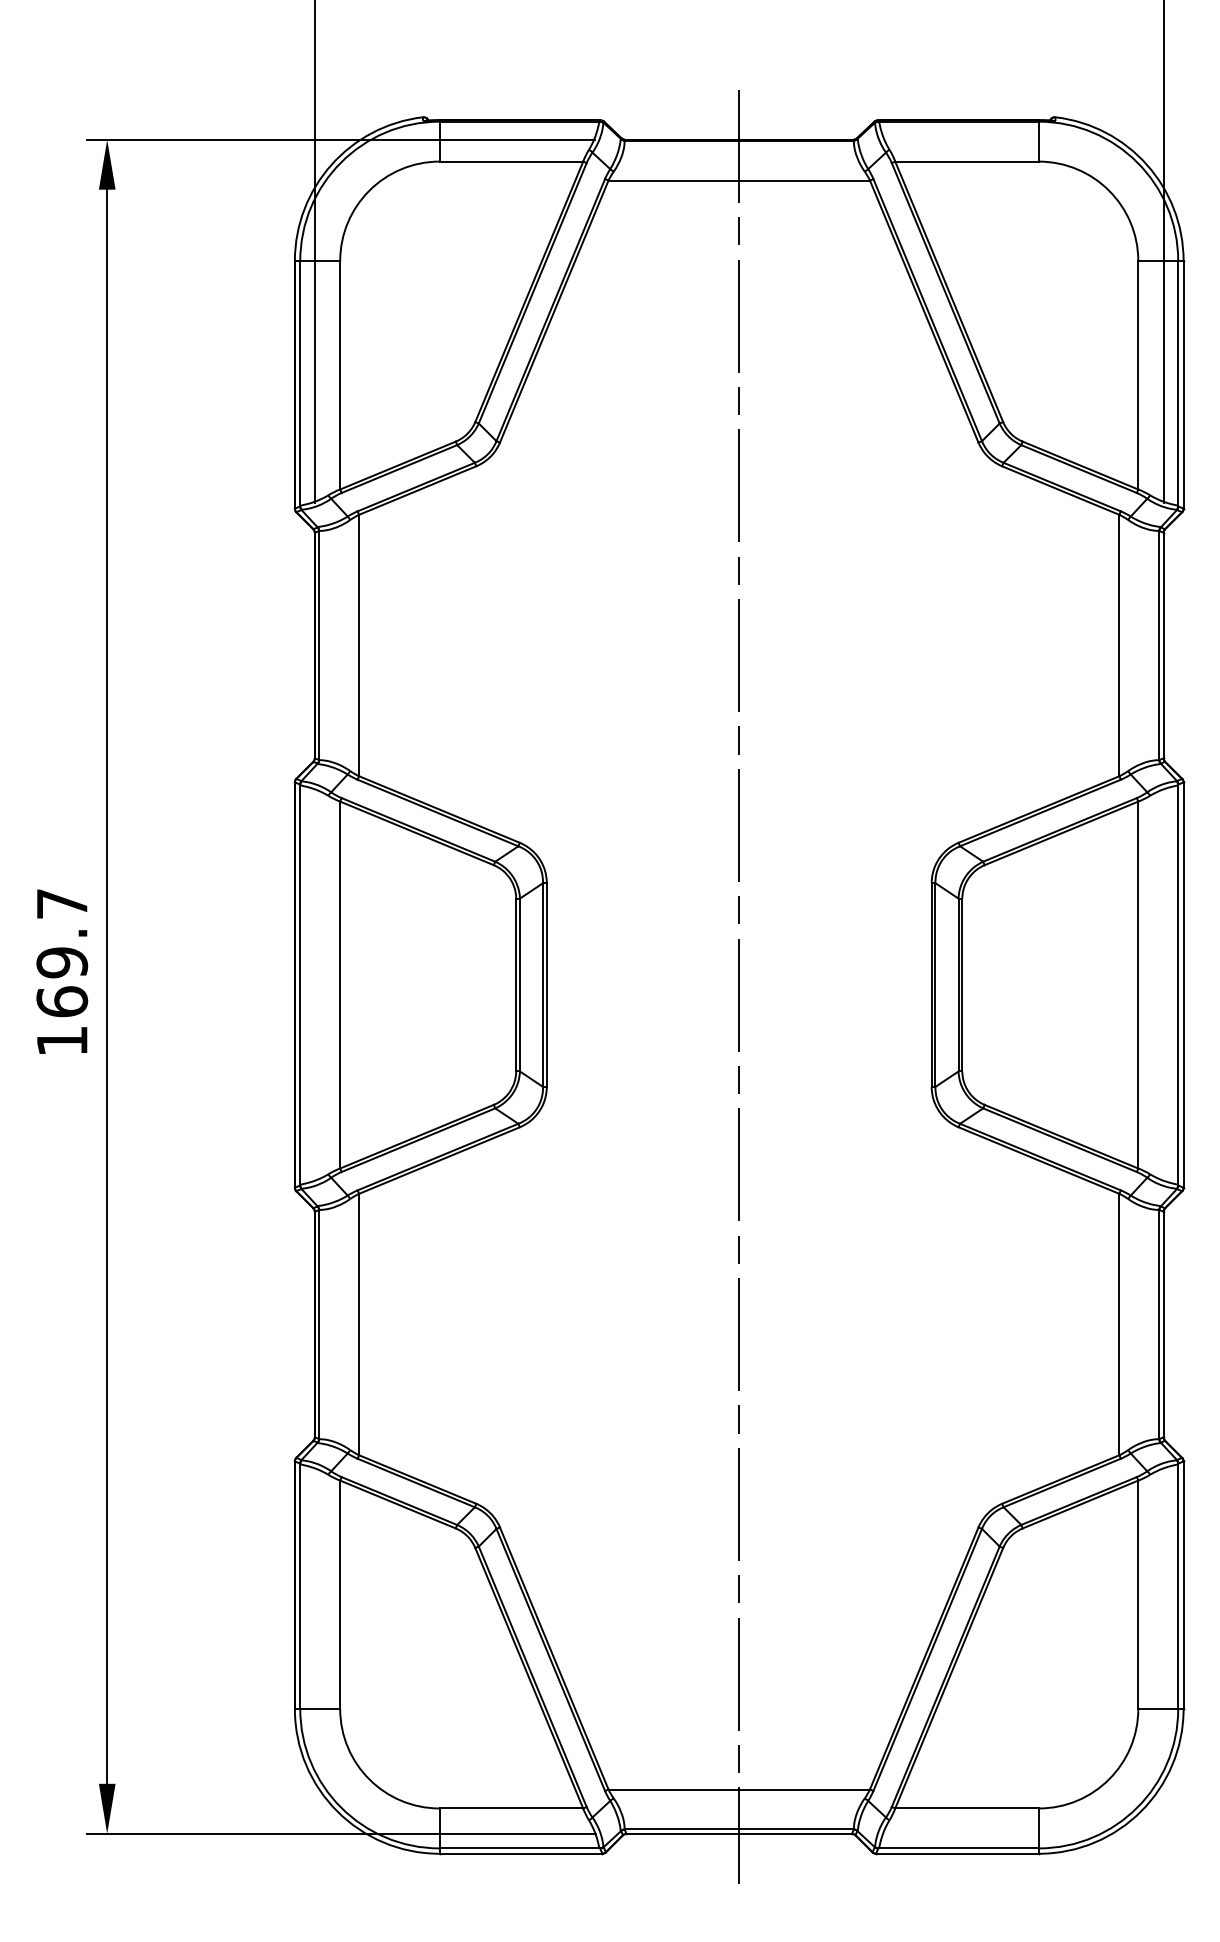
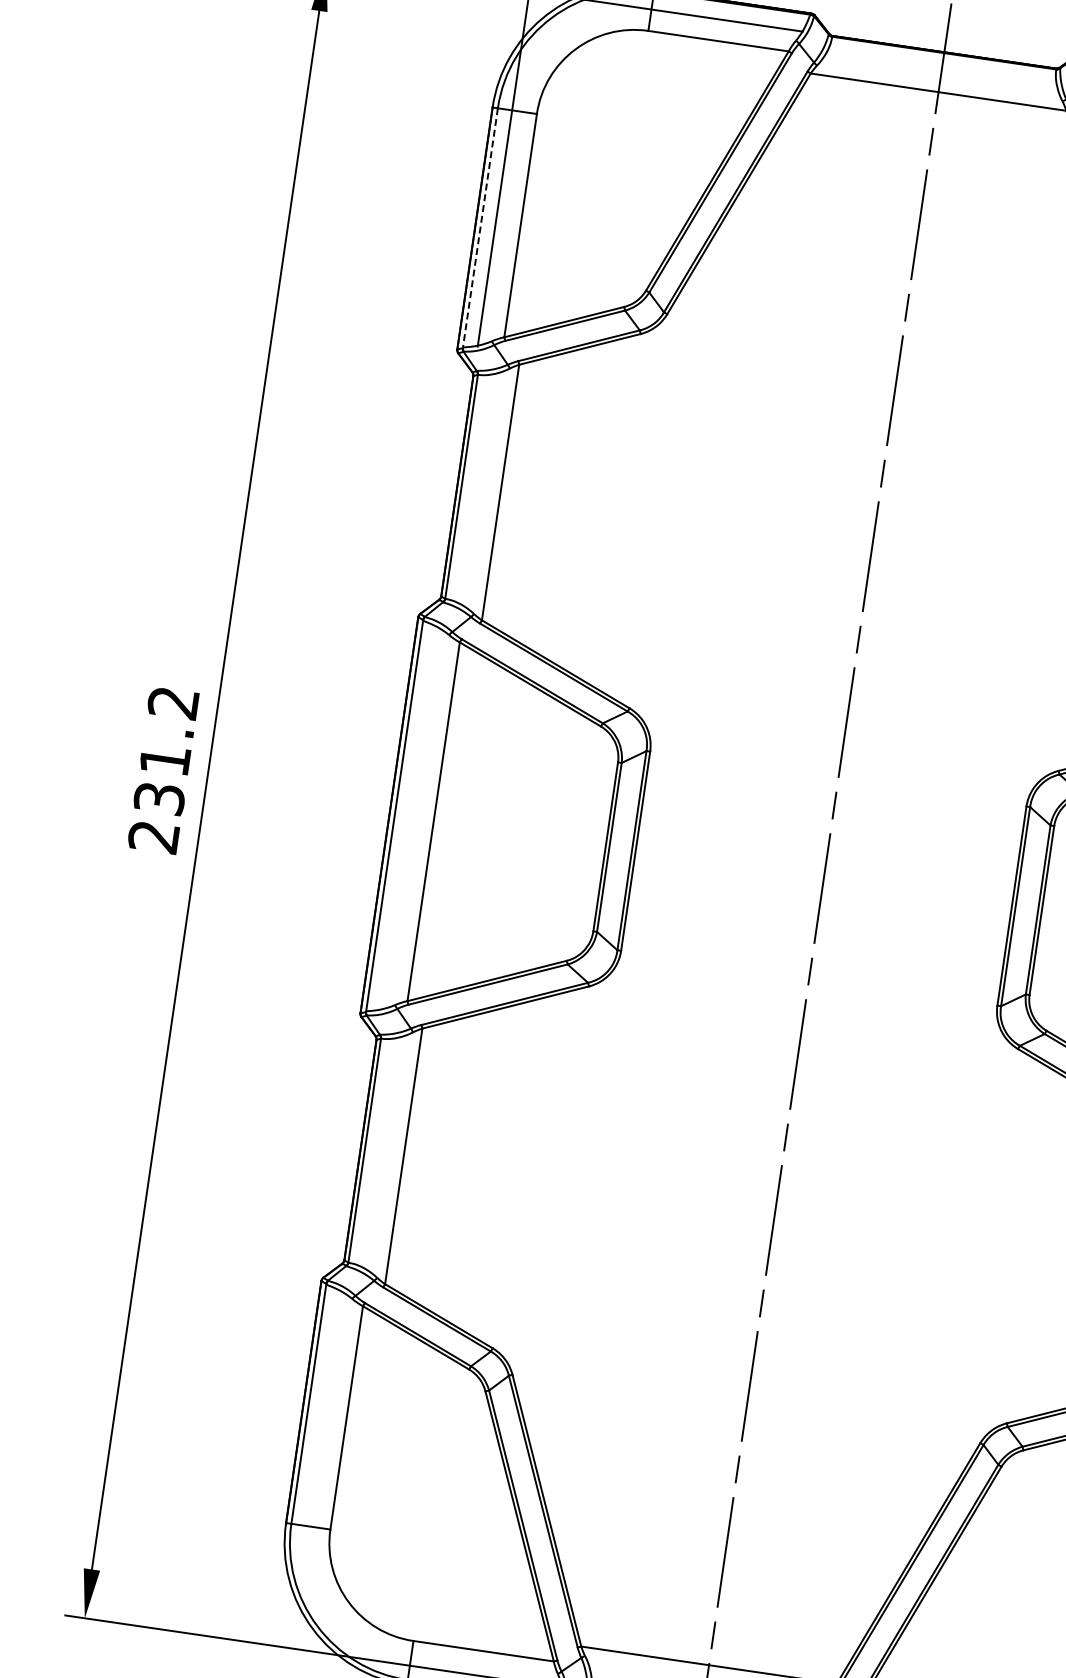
line: (300, 383) -> (480, 228), solid -> dashed
text: (62, 972) -> (163, 769), 169.7 -> 231.2

